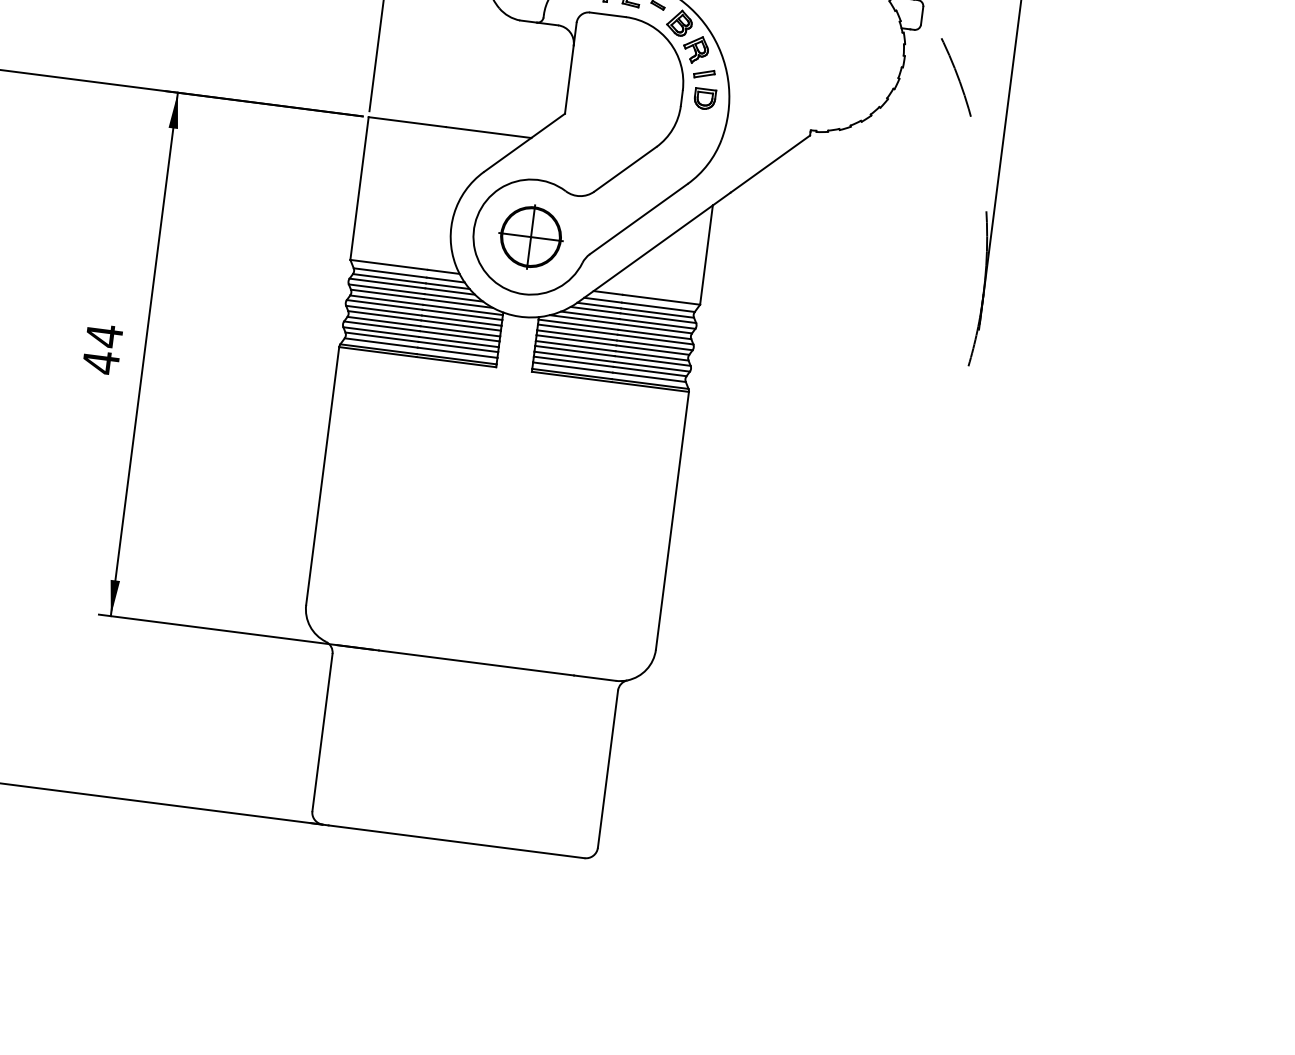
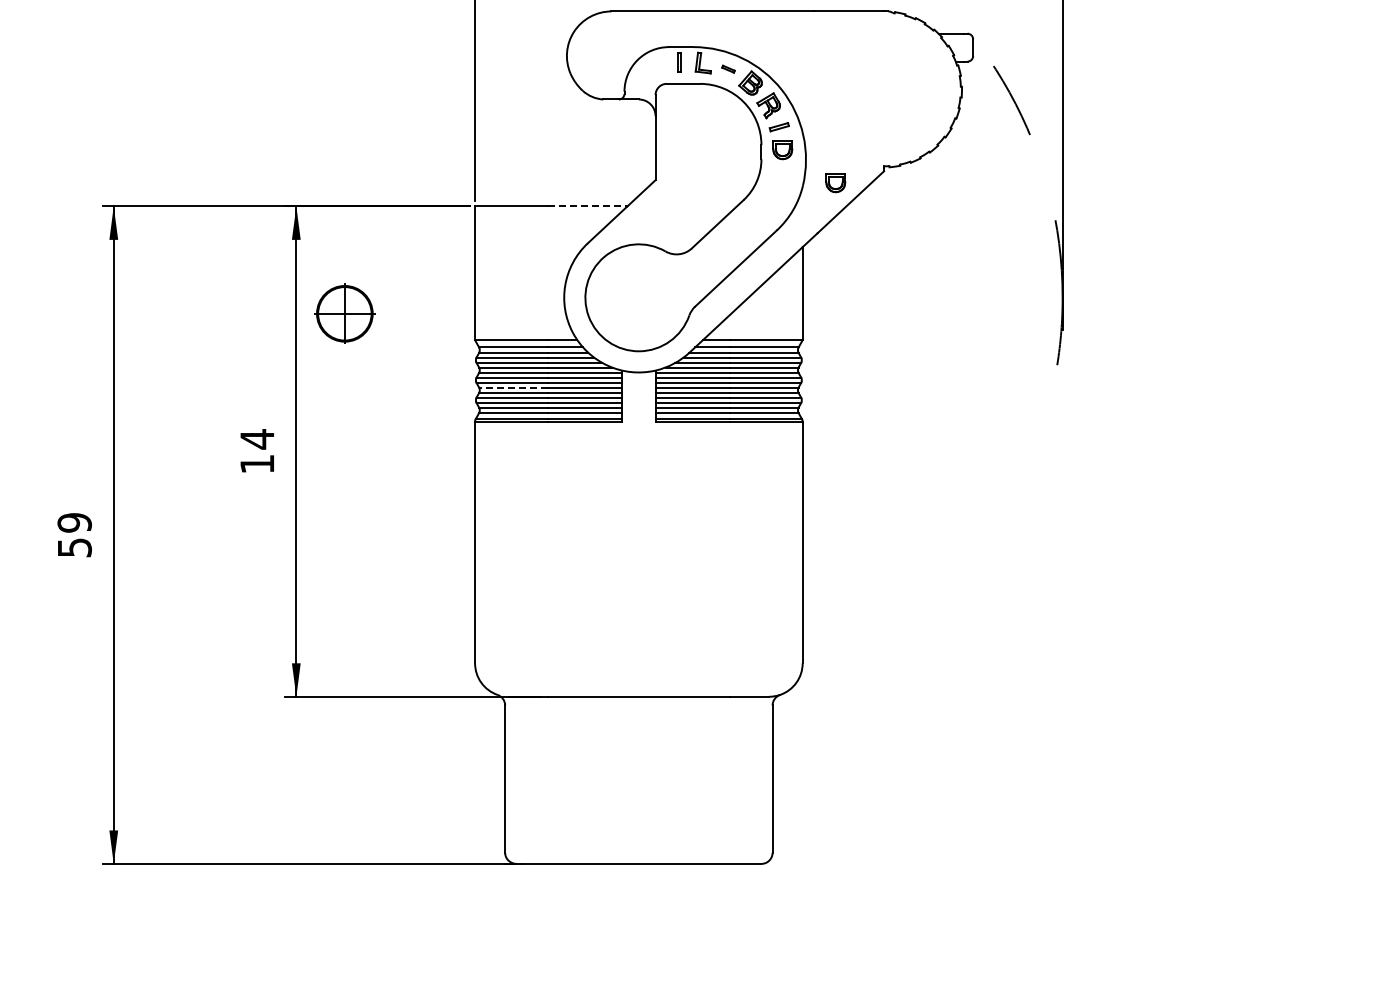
line: (488, 132) -> (587, 206), solid -> dashed
part: (756, 141) -> (835, 183), added
part: (530, 236) -> (344, 313), moved
line: (383, 315) -> (512, 387), solid -> dashed
text: (100, 362) -> (256, 464), 44 -> 14

